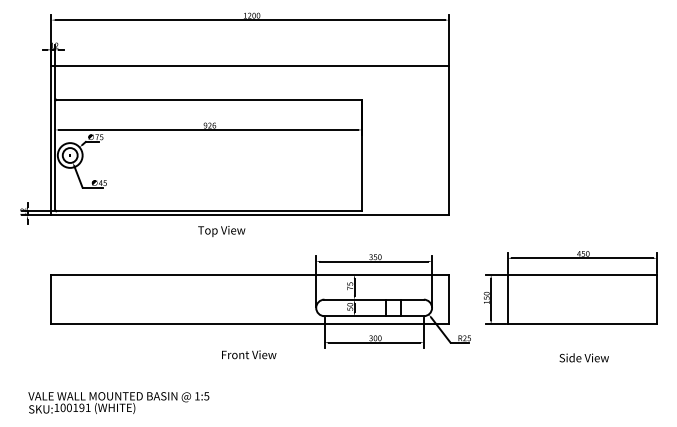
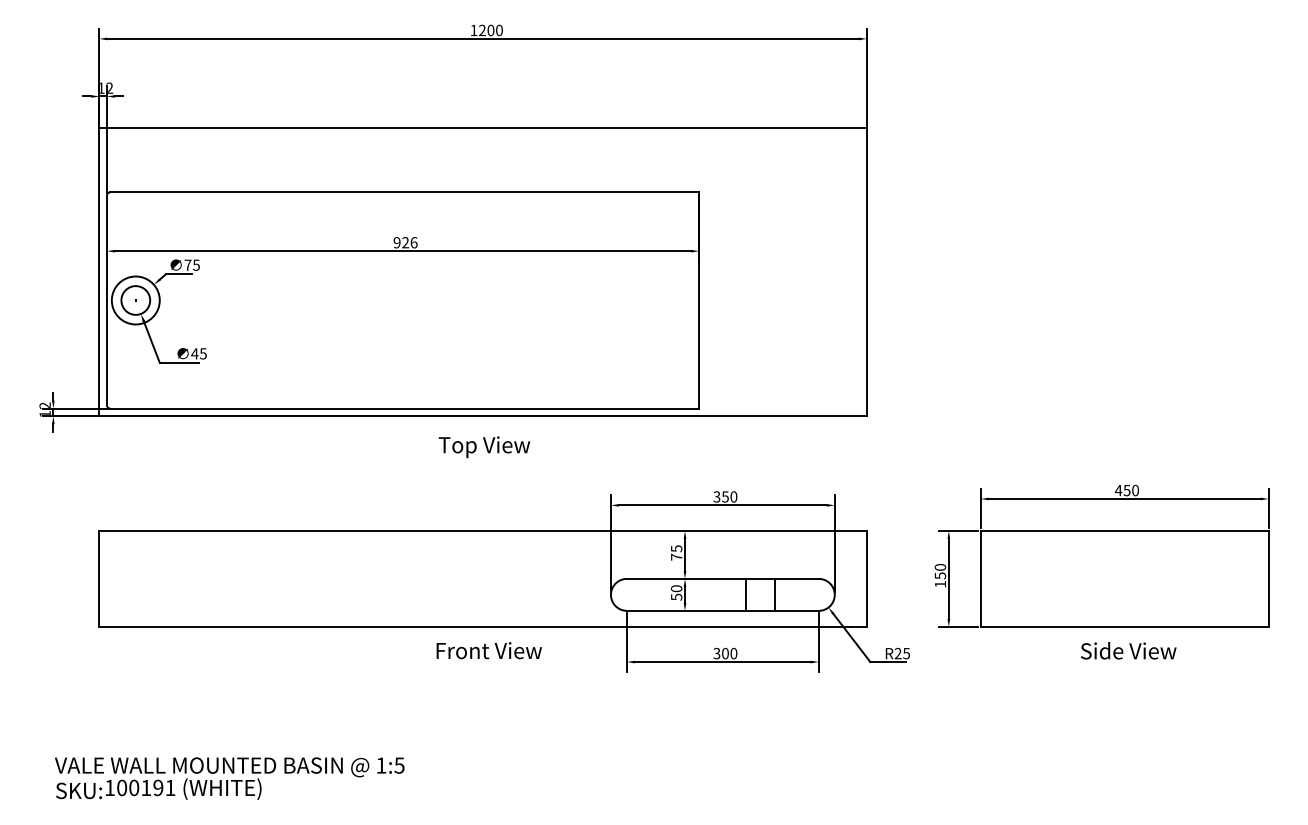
text: (221, 231) -> (484, 447), moved
text: (249, 354) -> (489, 650), moved
text: (583, 357) -> (1127, 650), moved

